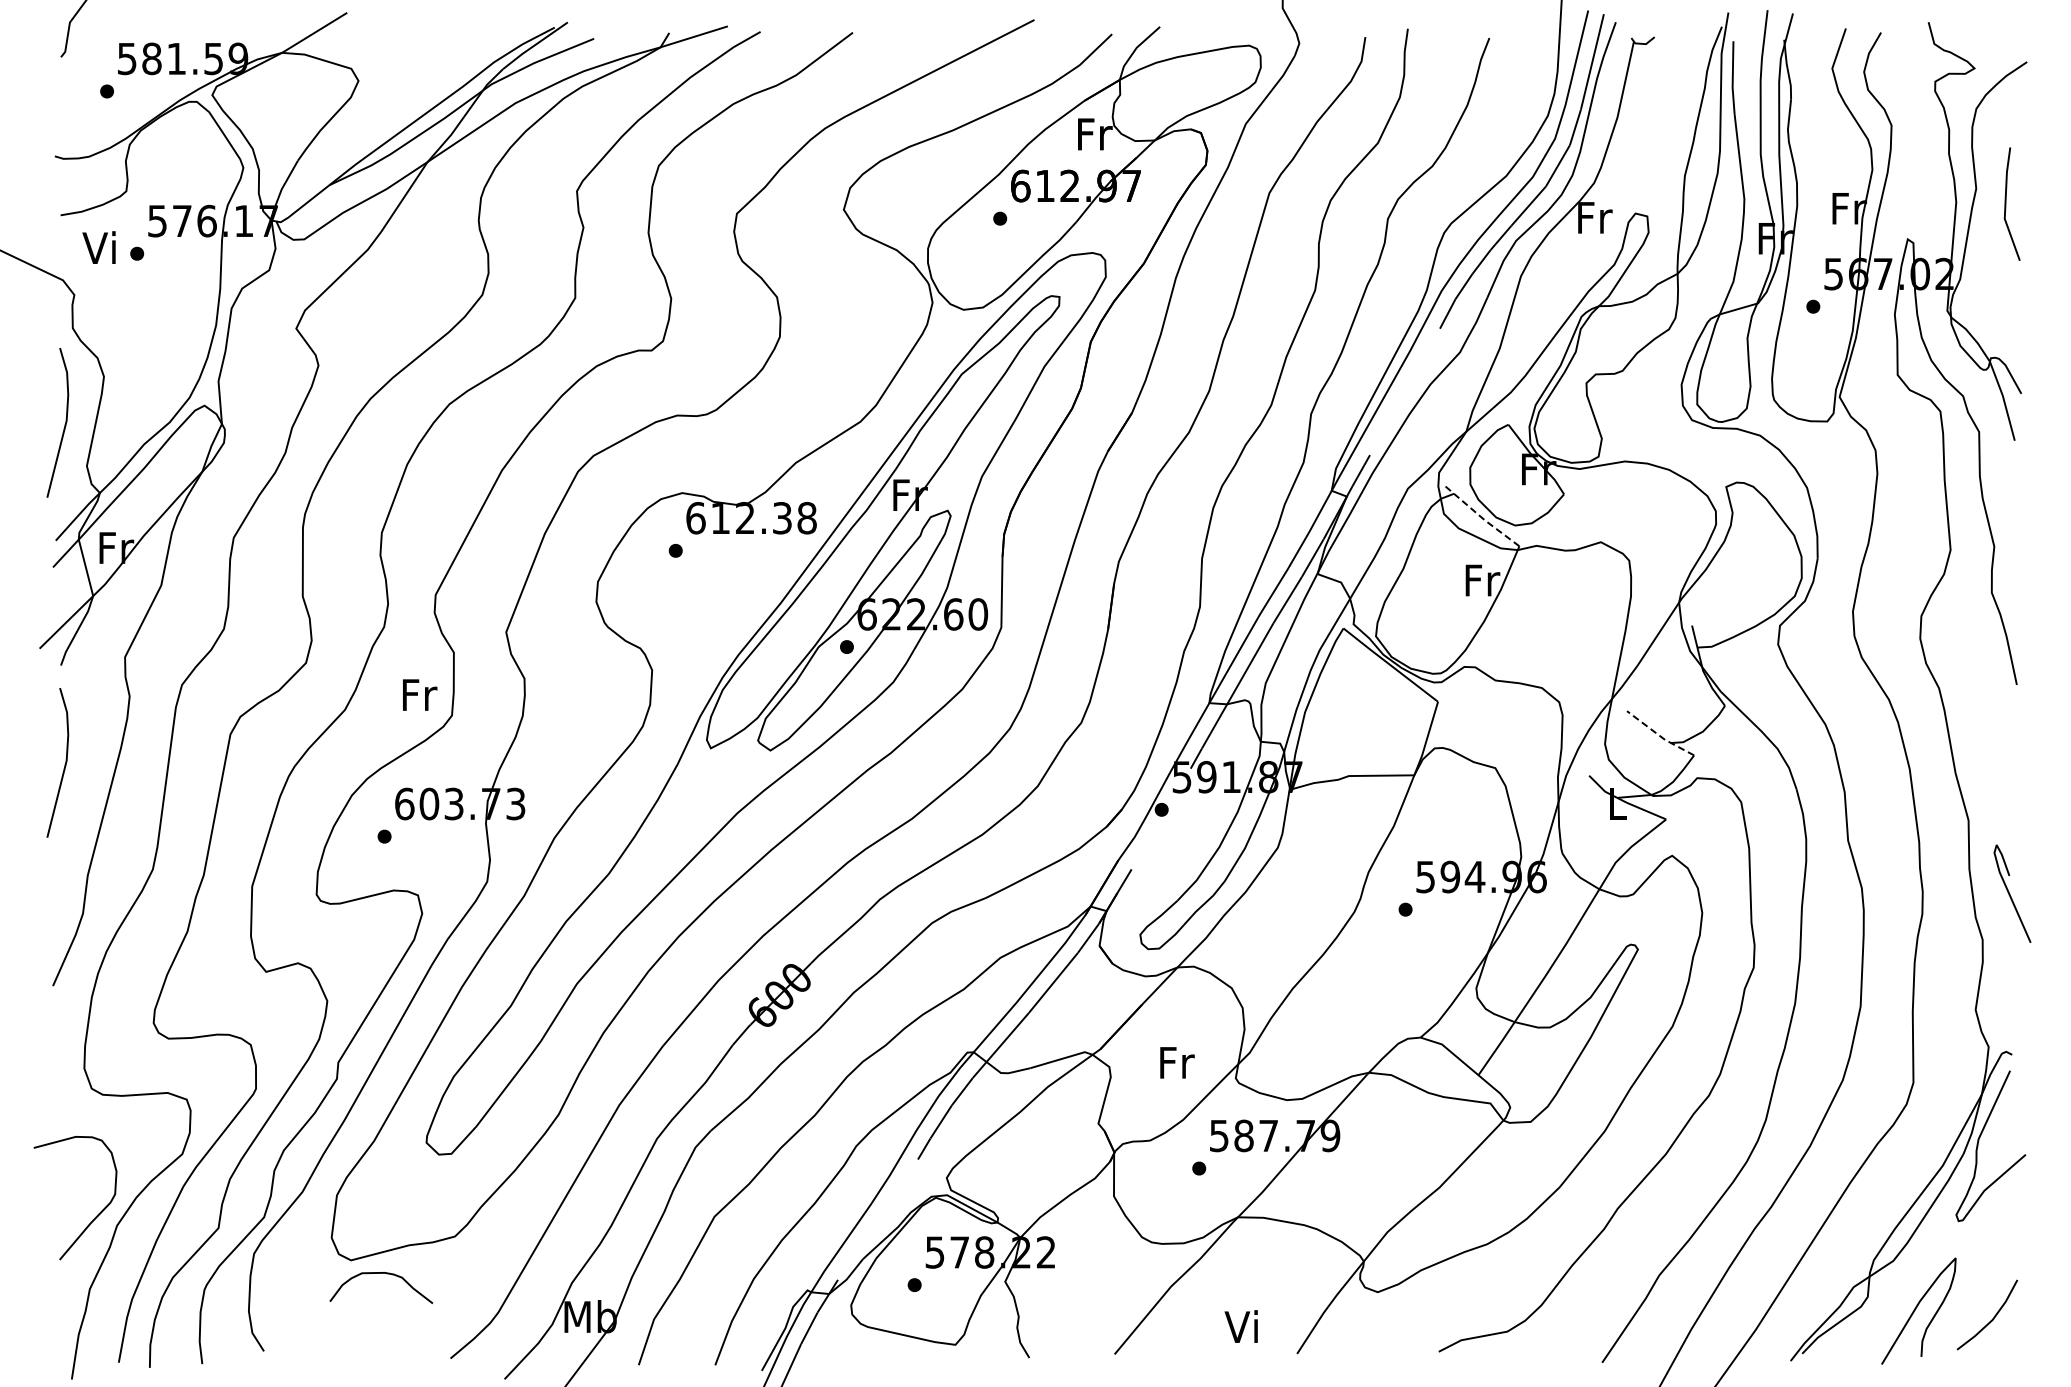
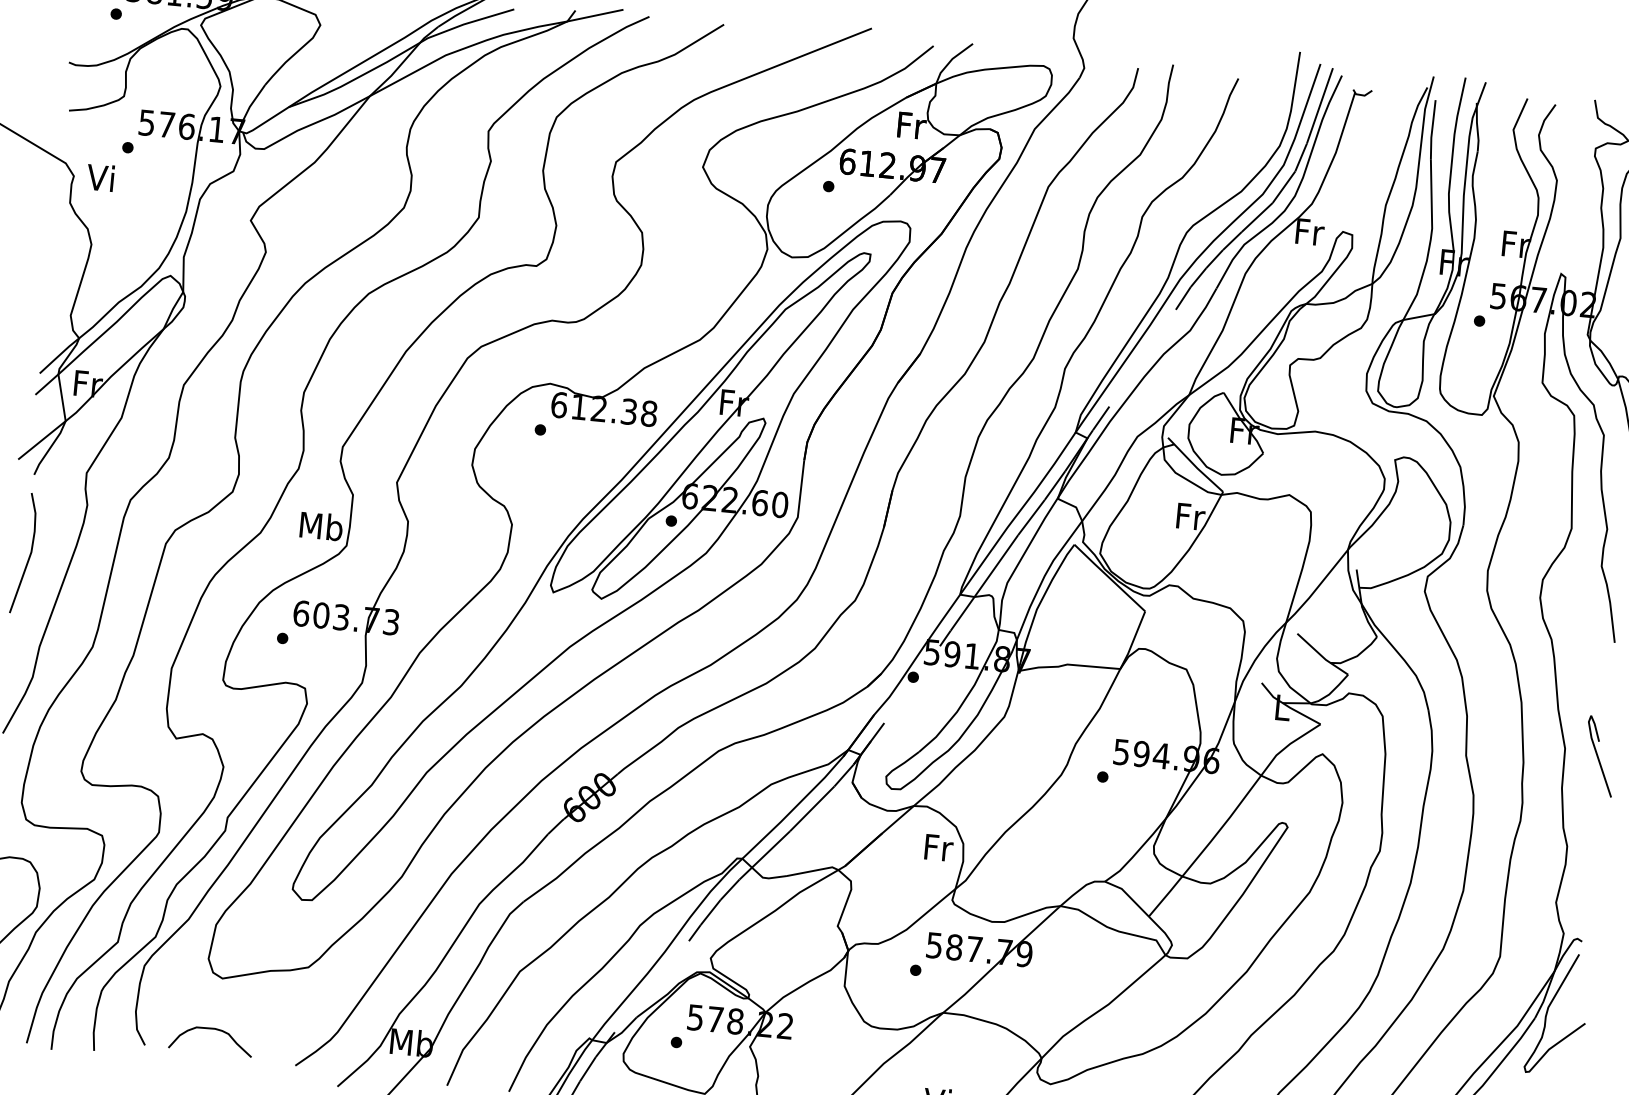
text: (98, 247) -> (100, 177), moved
line: (64, 424) -> (55, 280), removed
line: (1481, 517) -> (1194, 465), dashed -> solid
text: (419, 694) -> (321, 526), Fr -> Mb
line: (1659, 735) -> (1321, 655), dashed -> solid
curve: (2010, 894) -> (1598, 756), moved
text: (1177, 1062) -> (939, 847), moved
curve: (386, 1274) -> (216, 1030), moved

